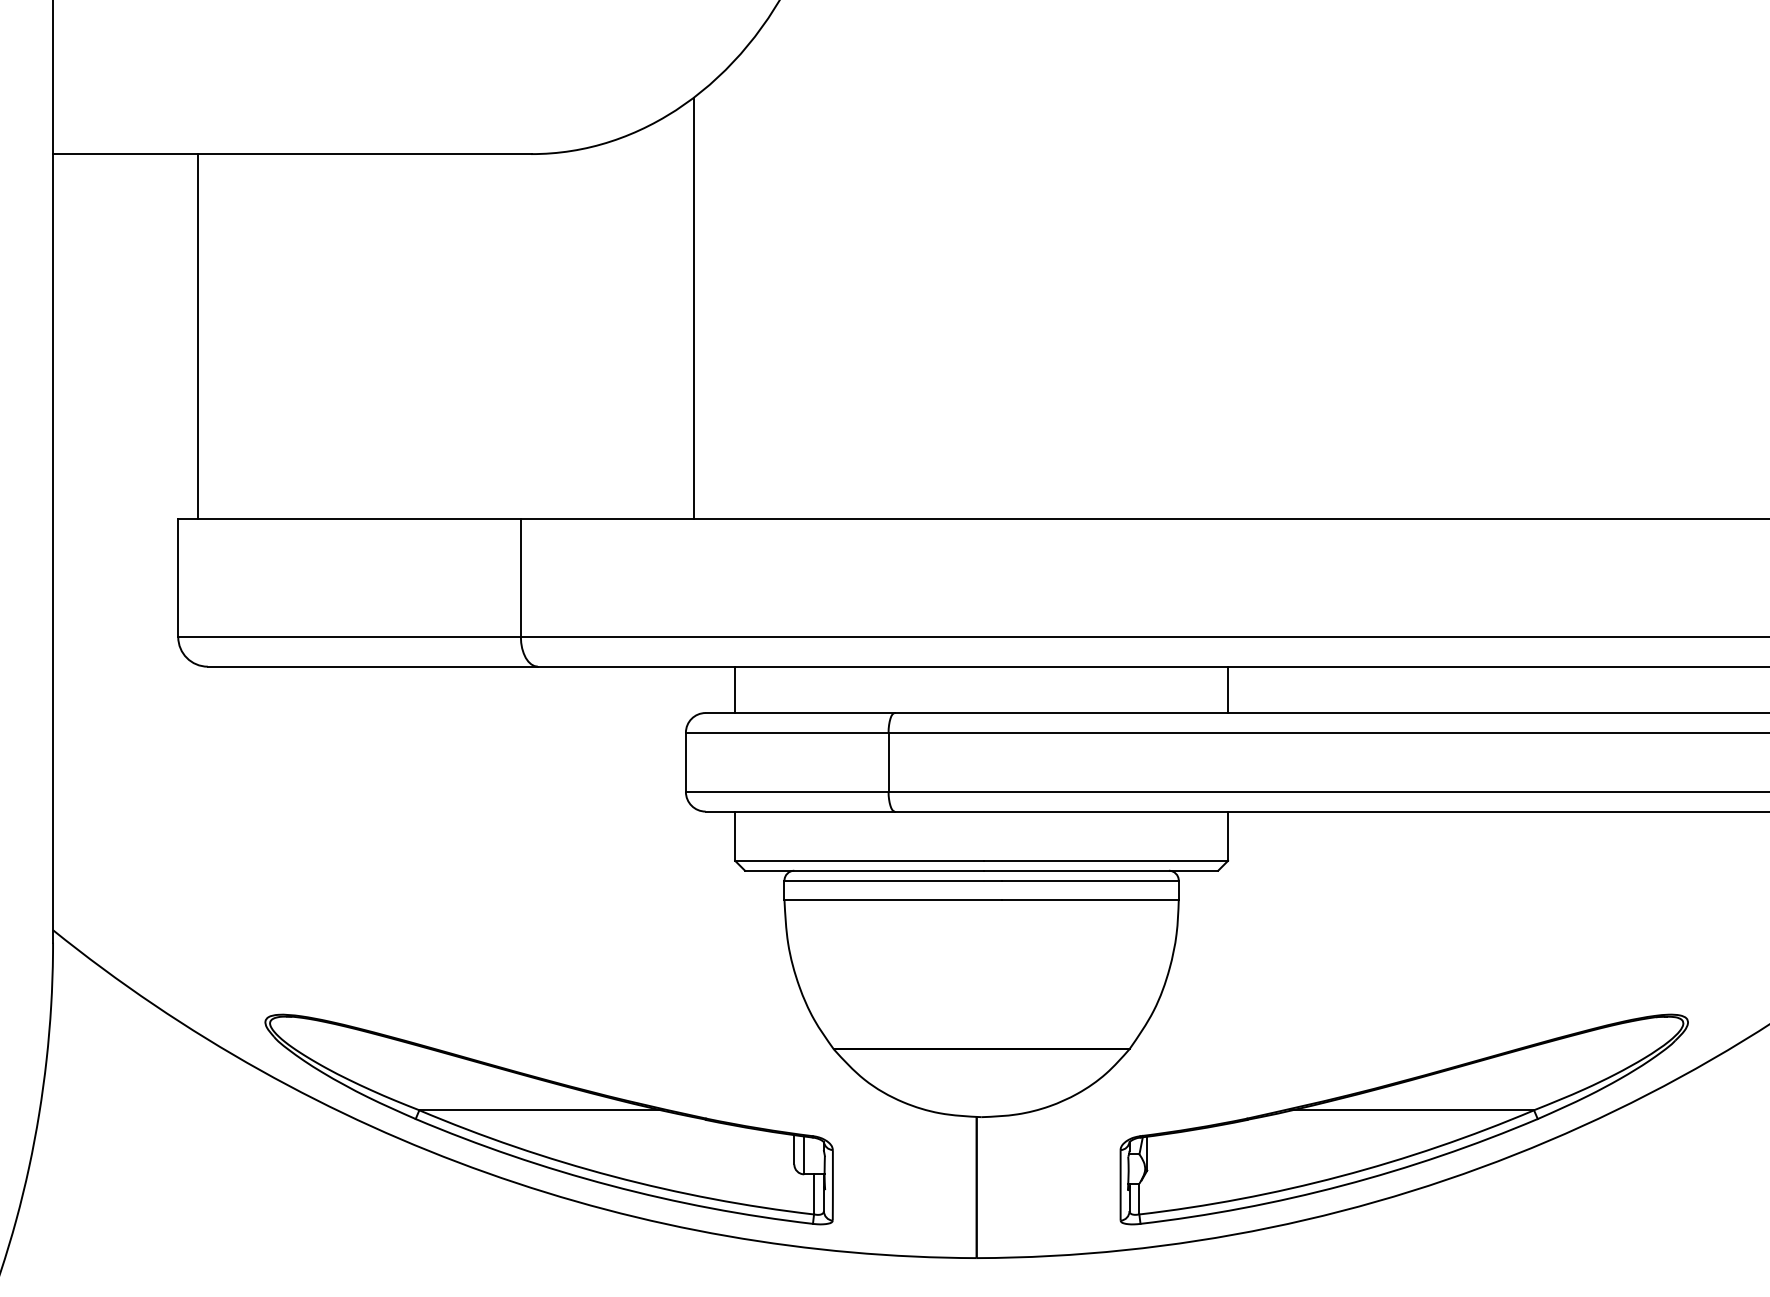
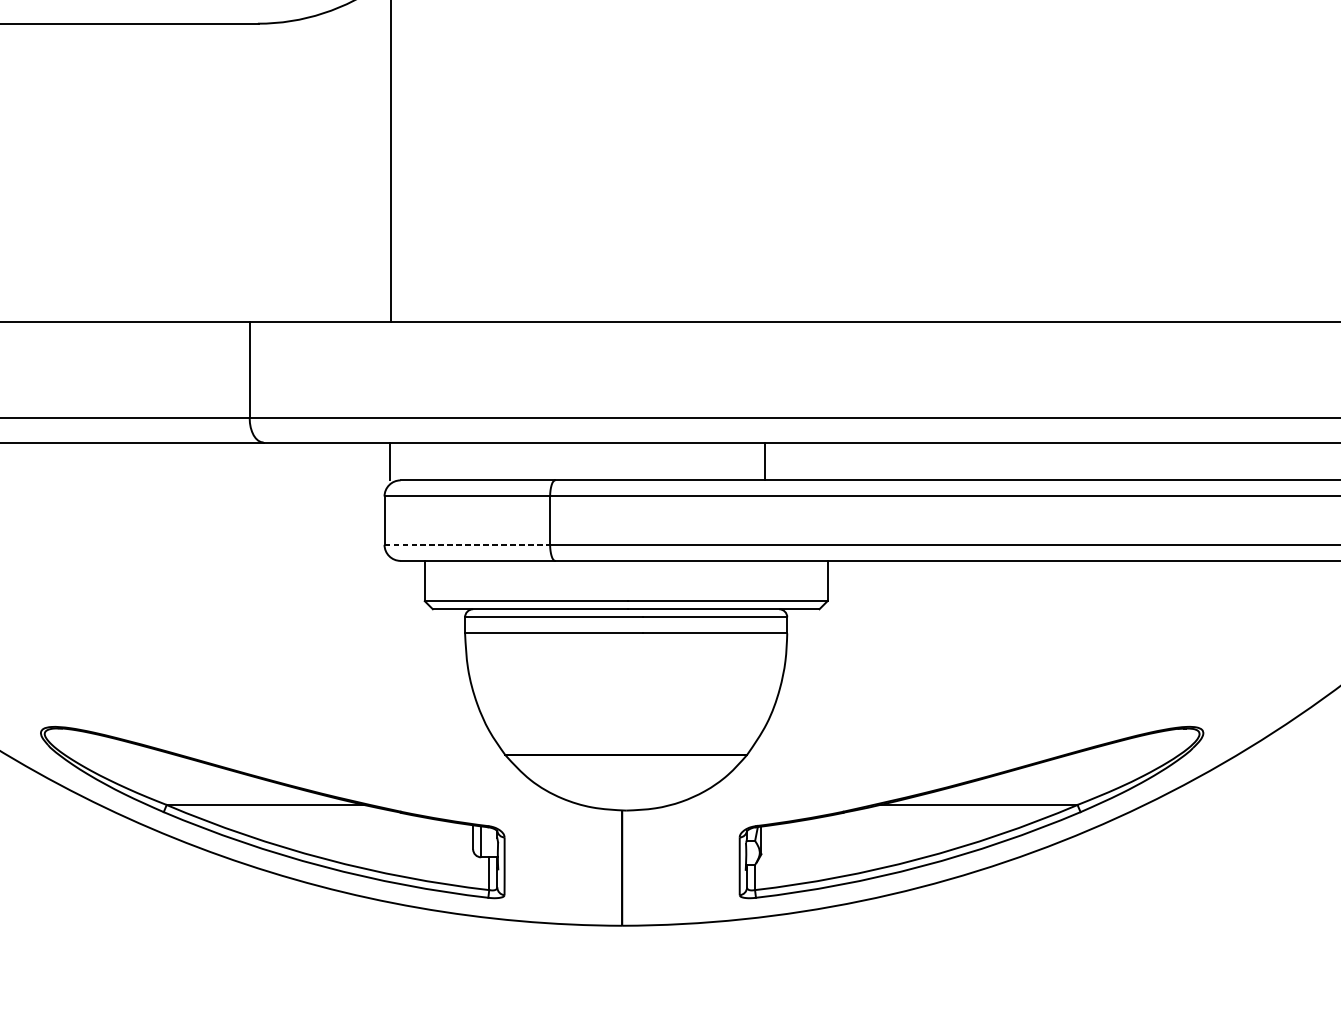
line: (735, 689) -> (390, 461), moved
line: (1228, 689) -> (765, 461), moved
line: (787, 791) -> (467, 544), solid -> dashed

